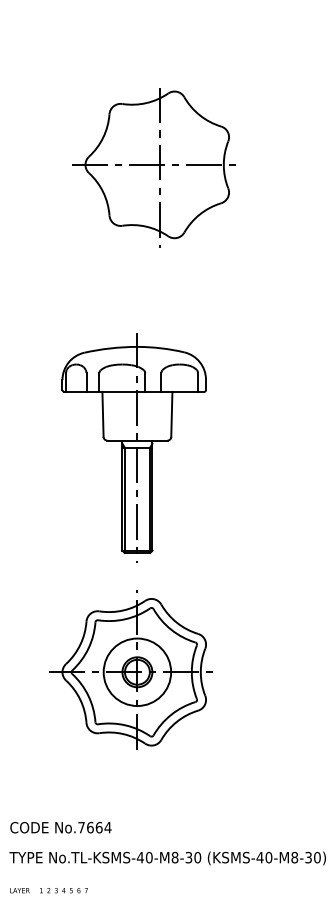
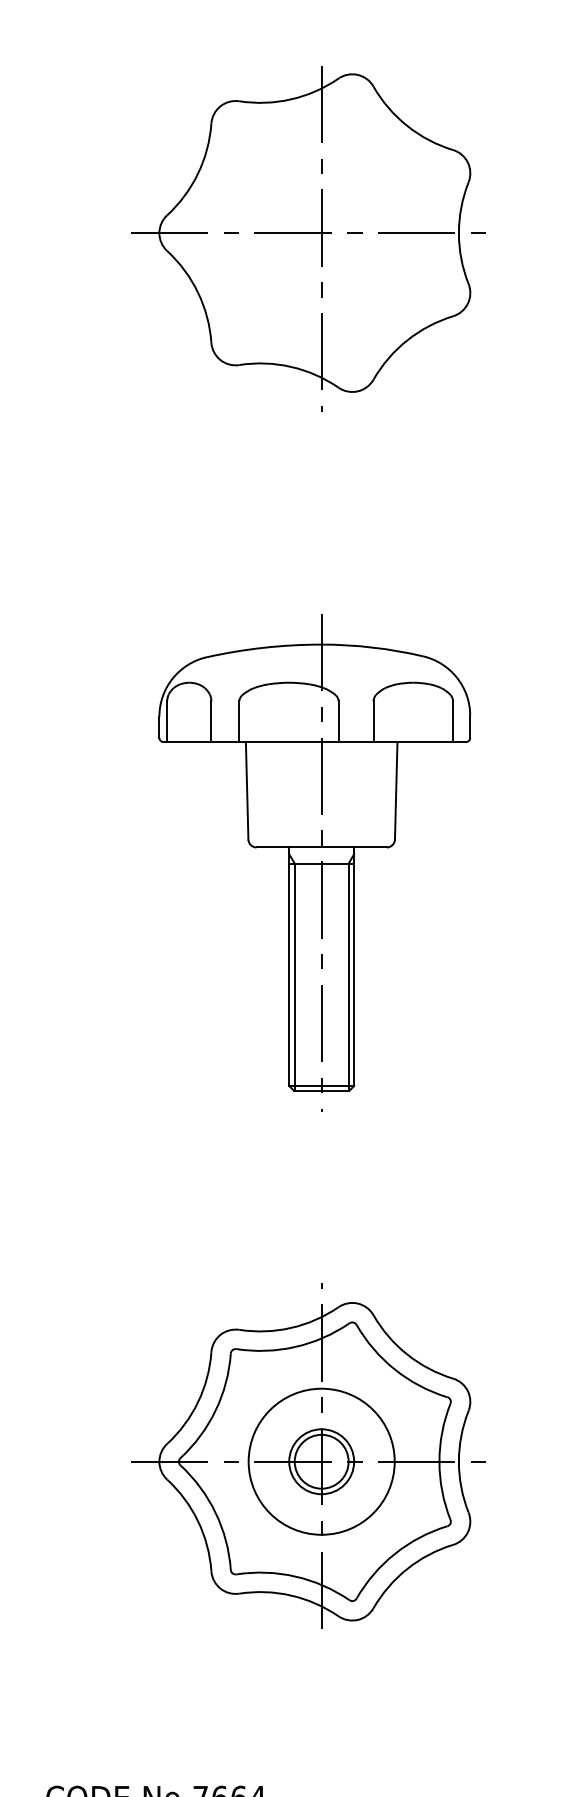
part: (153, 167) -> (306, 238), moved
part: (133, 447) -> (313, 862), moved

